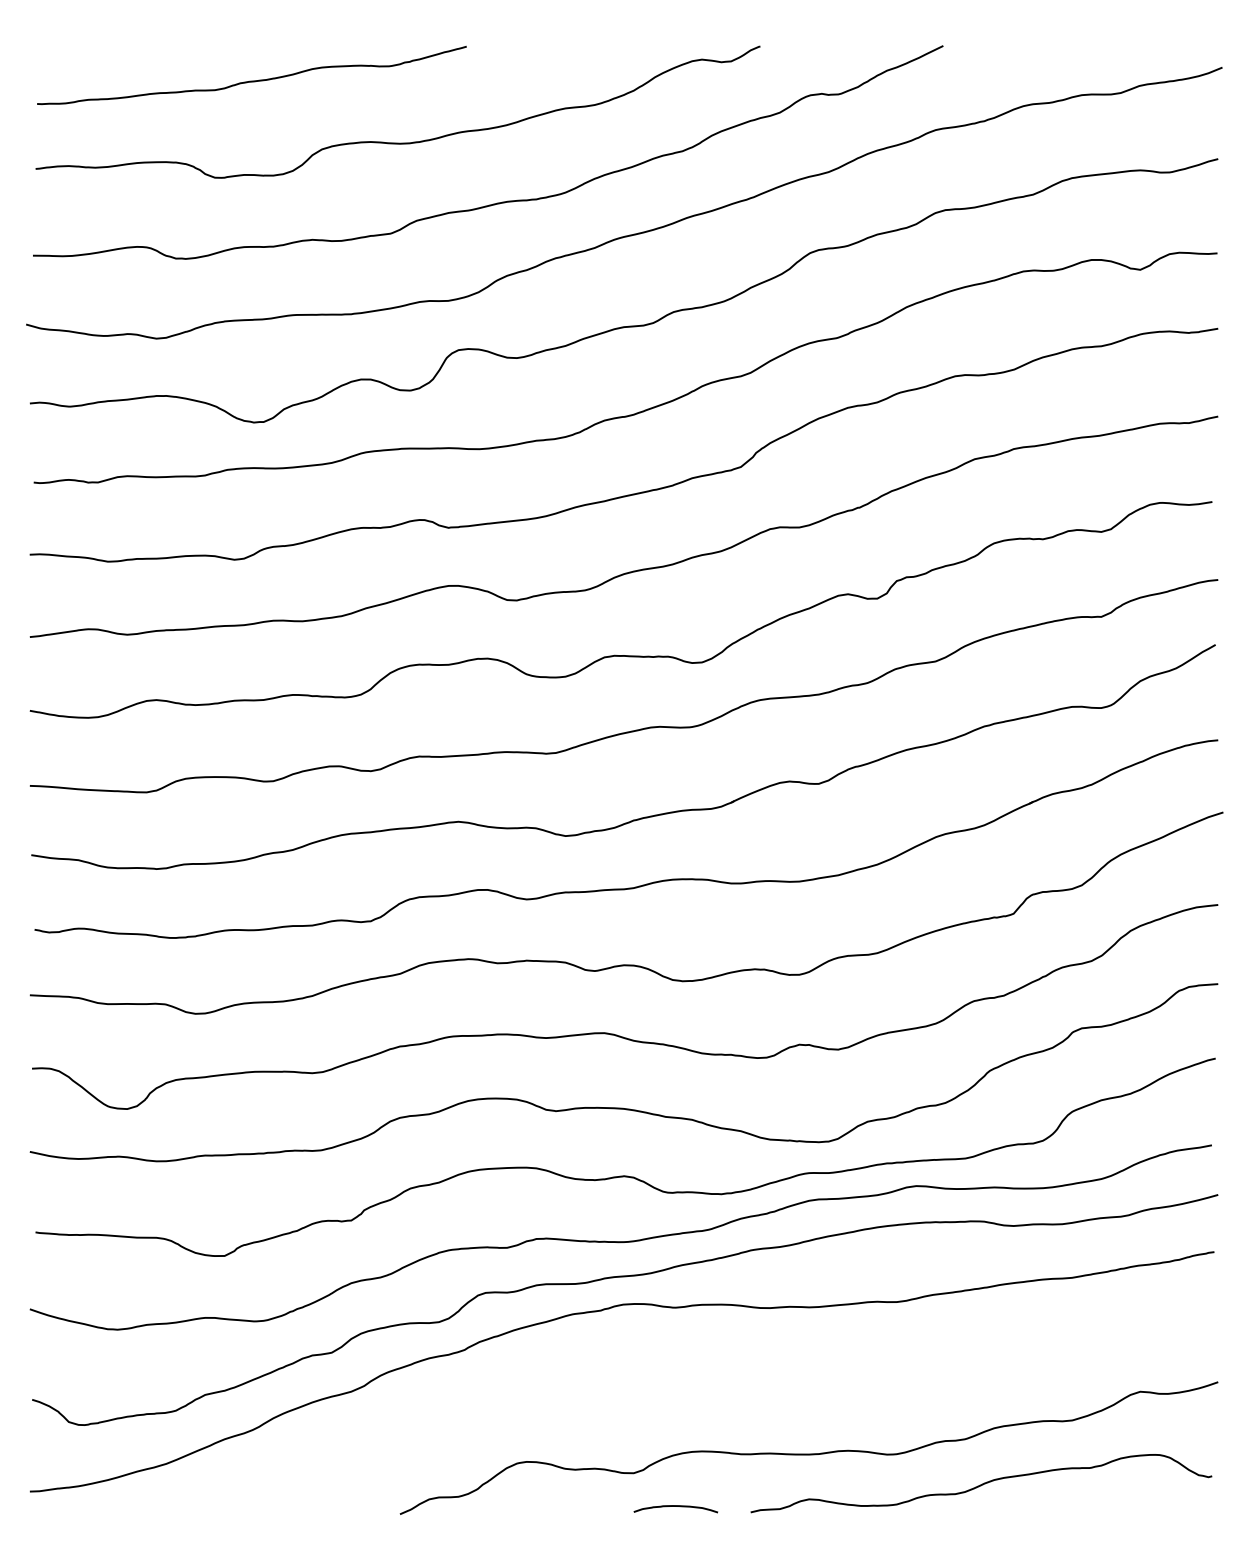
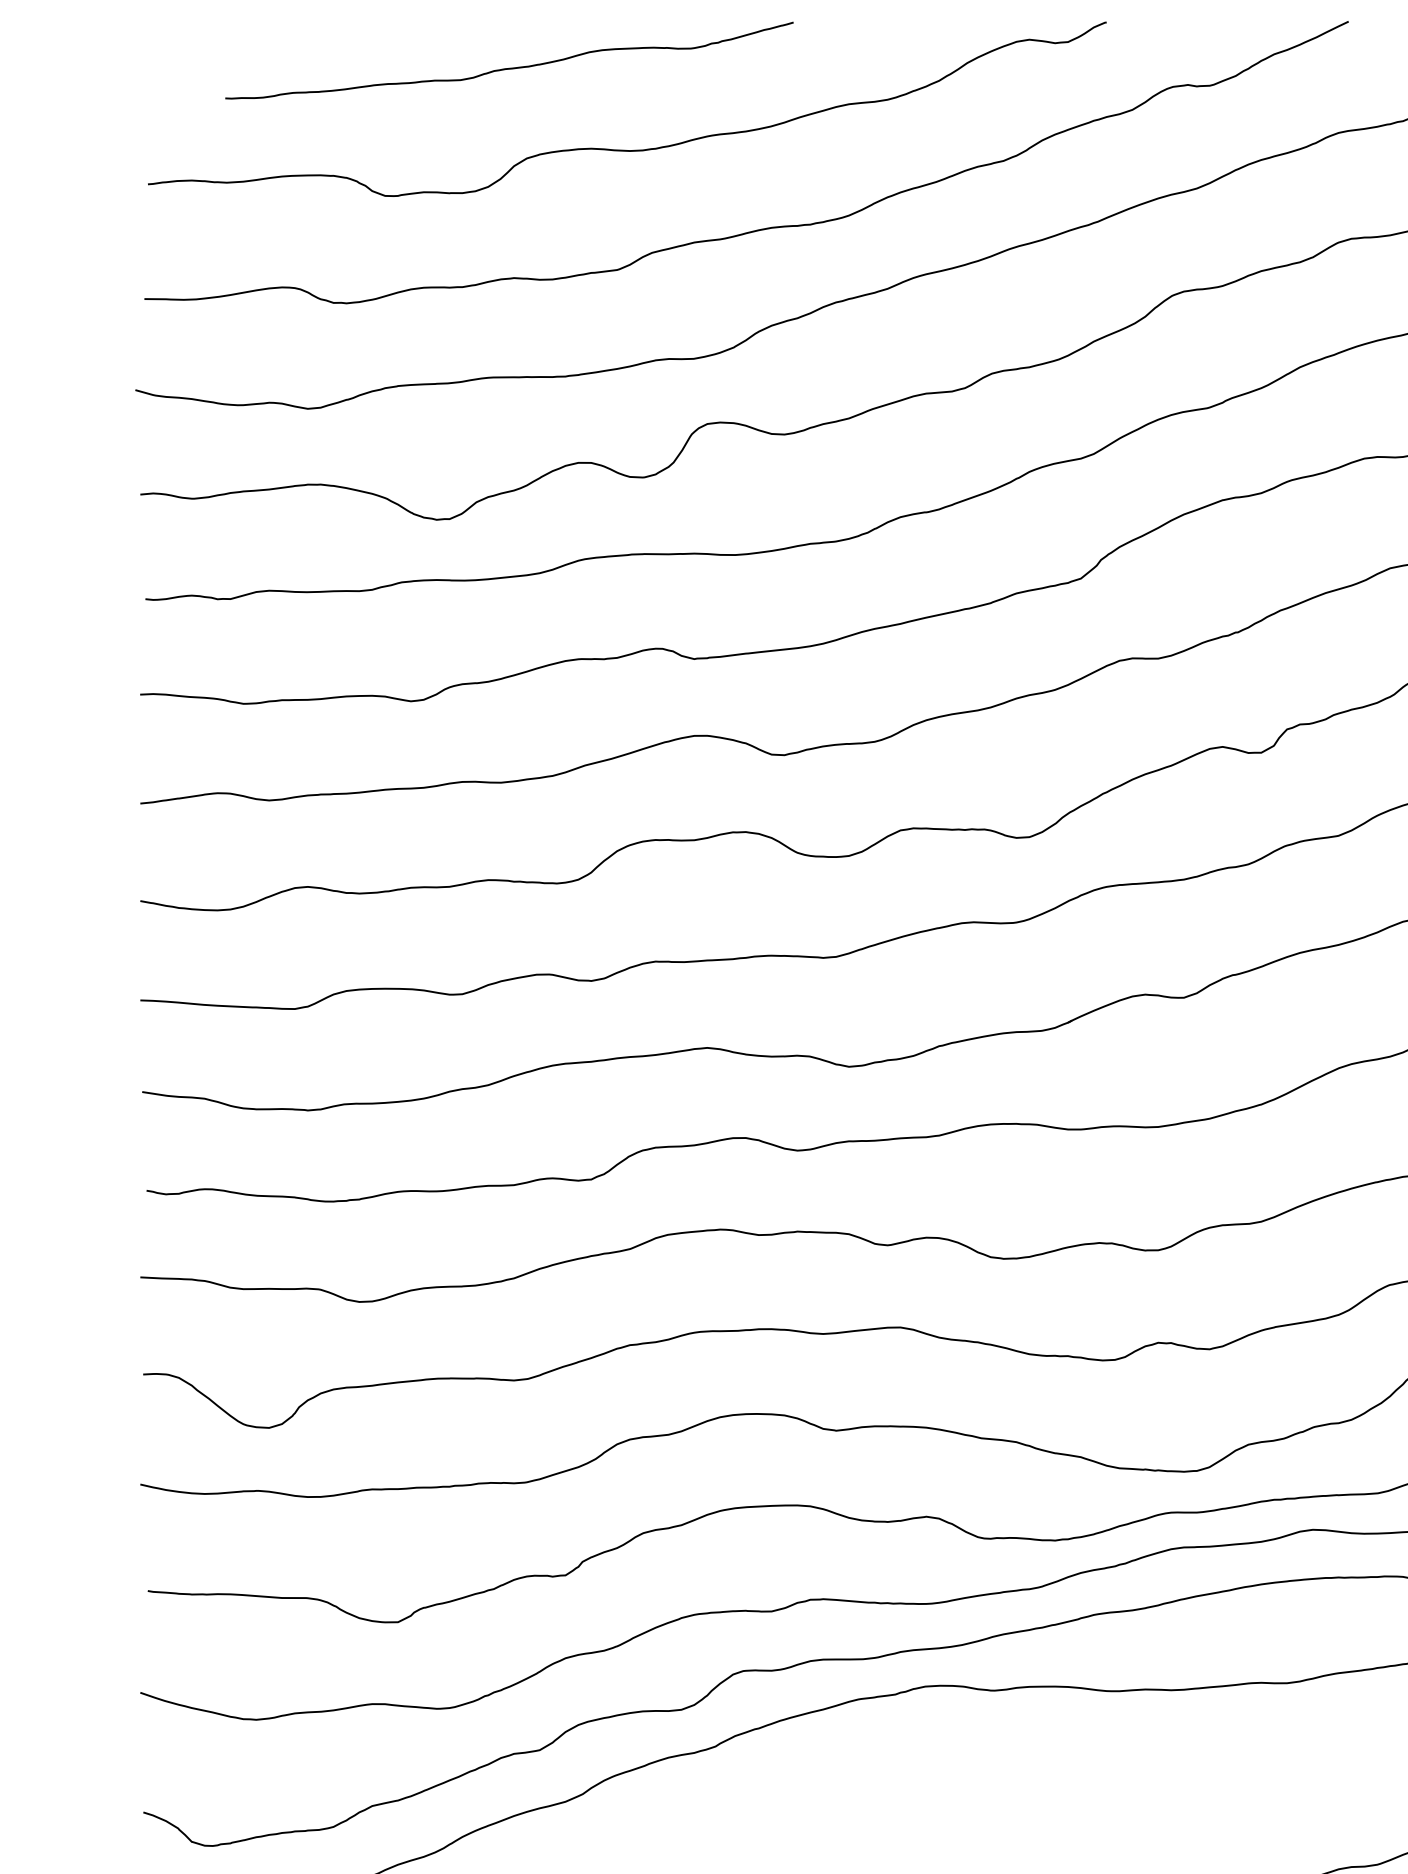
curve: (251, 80) -> (508, 67), moved

